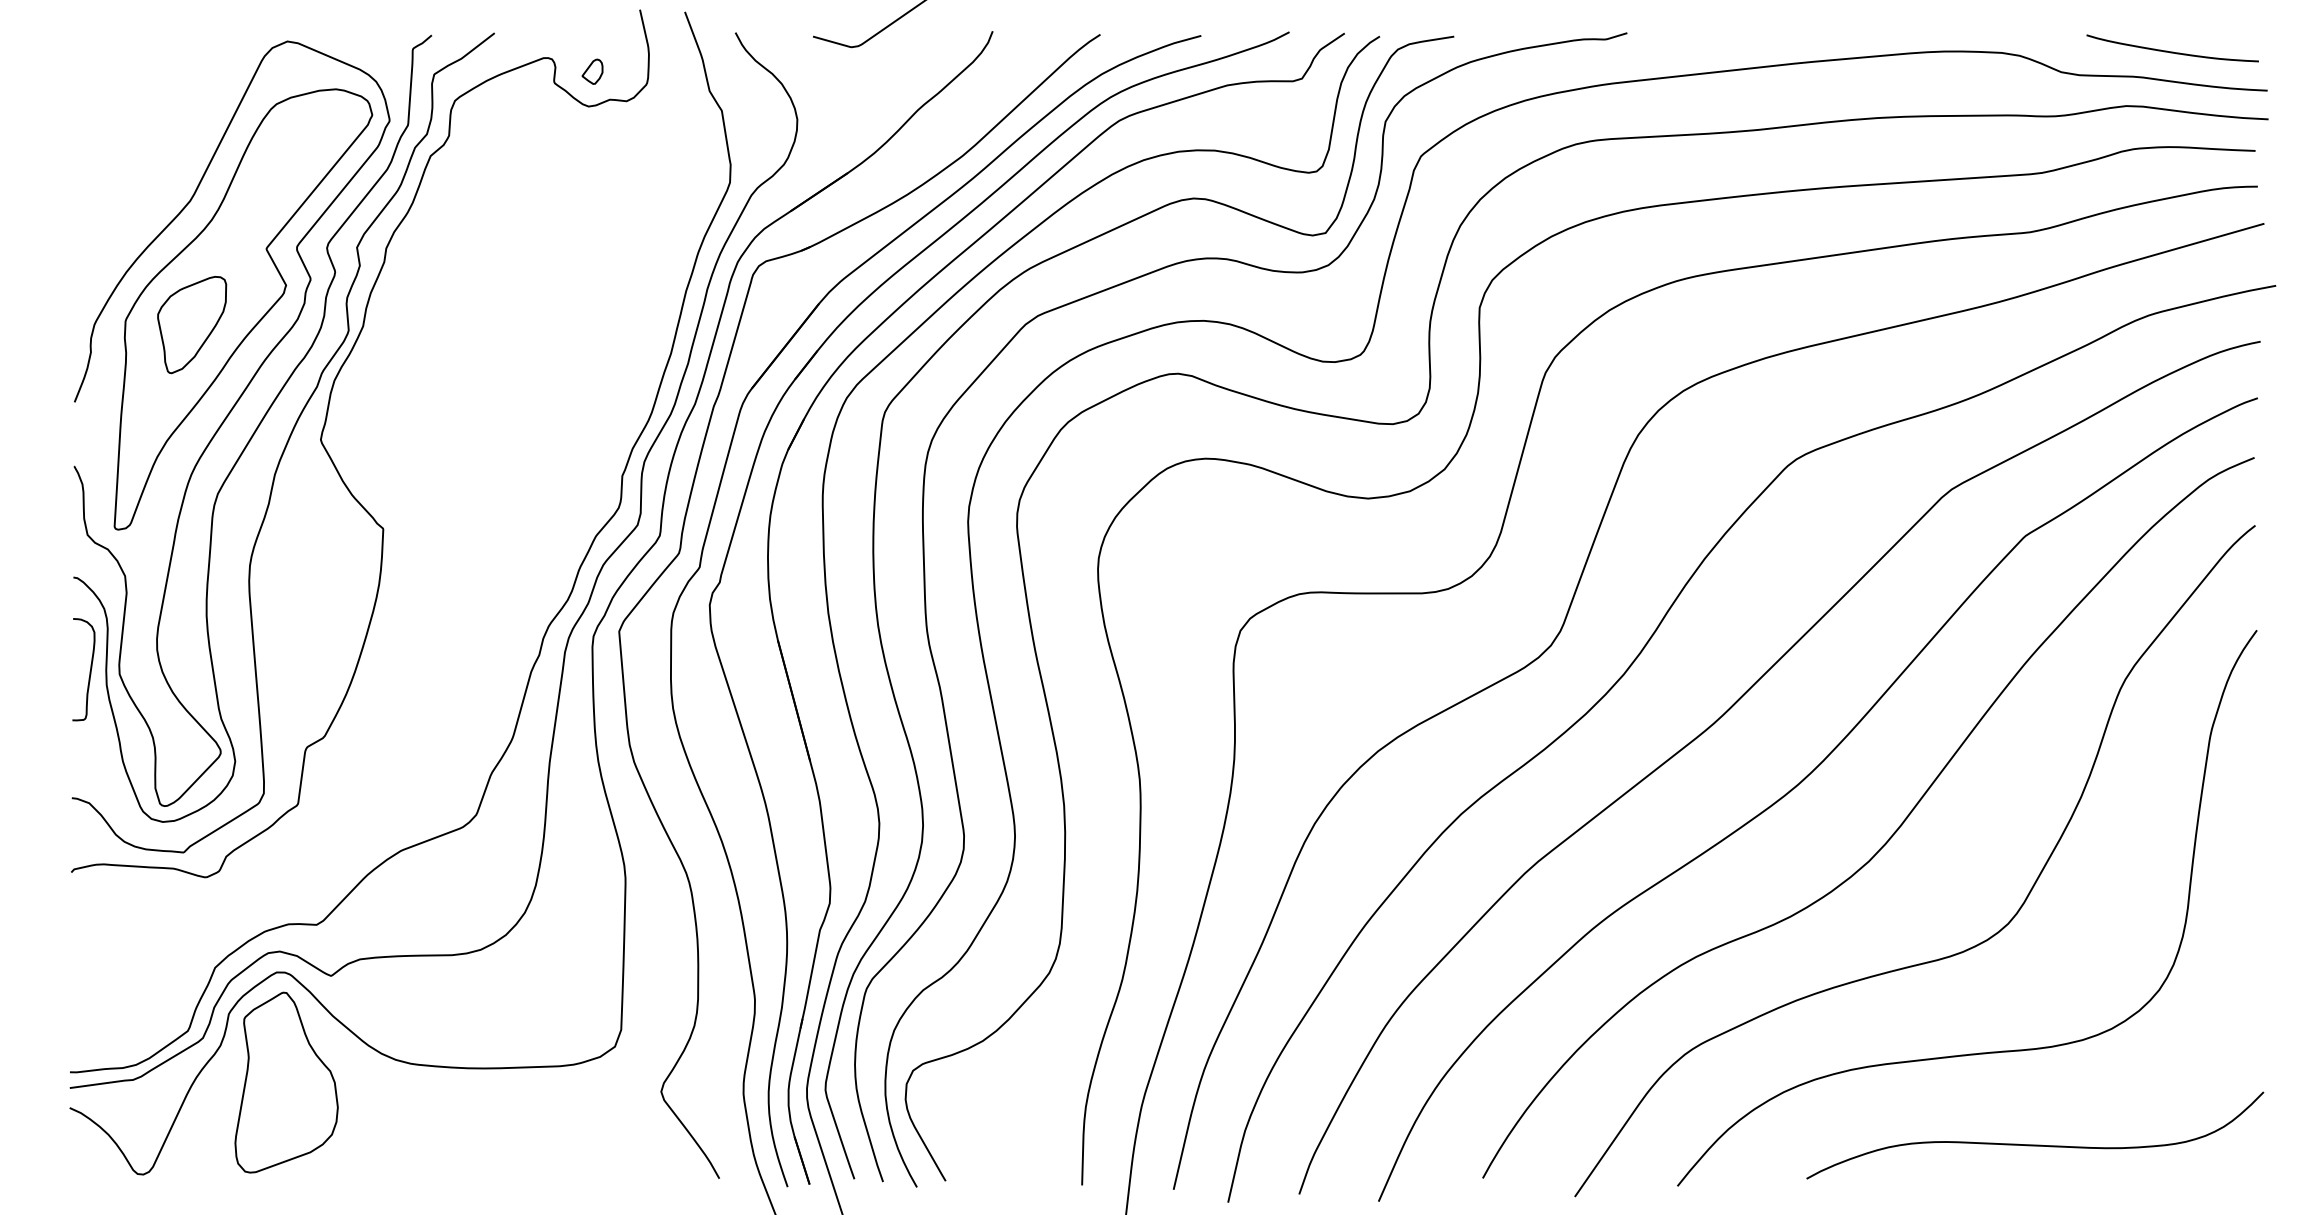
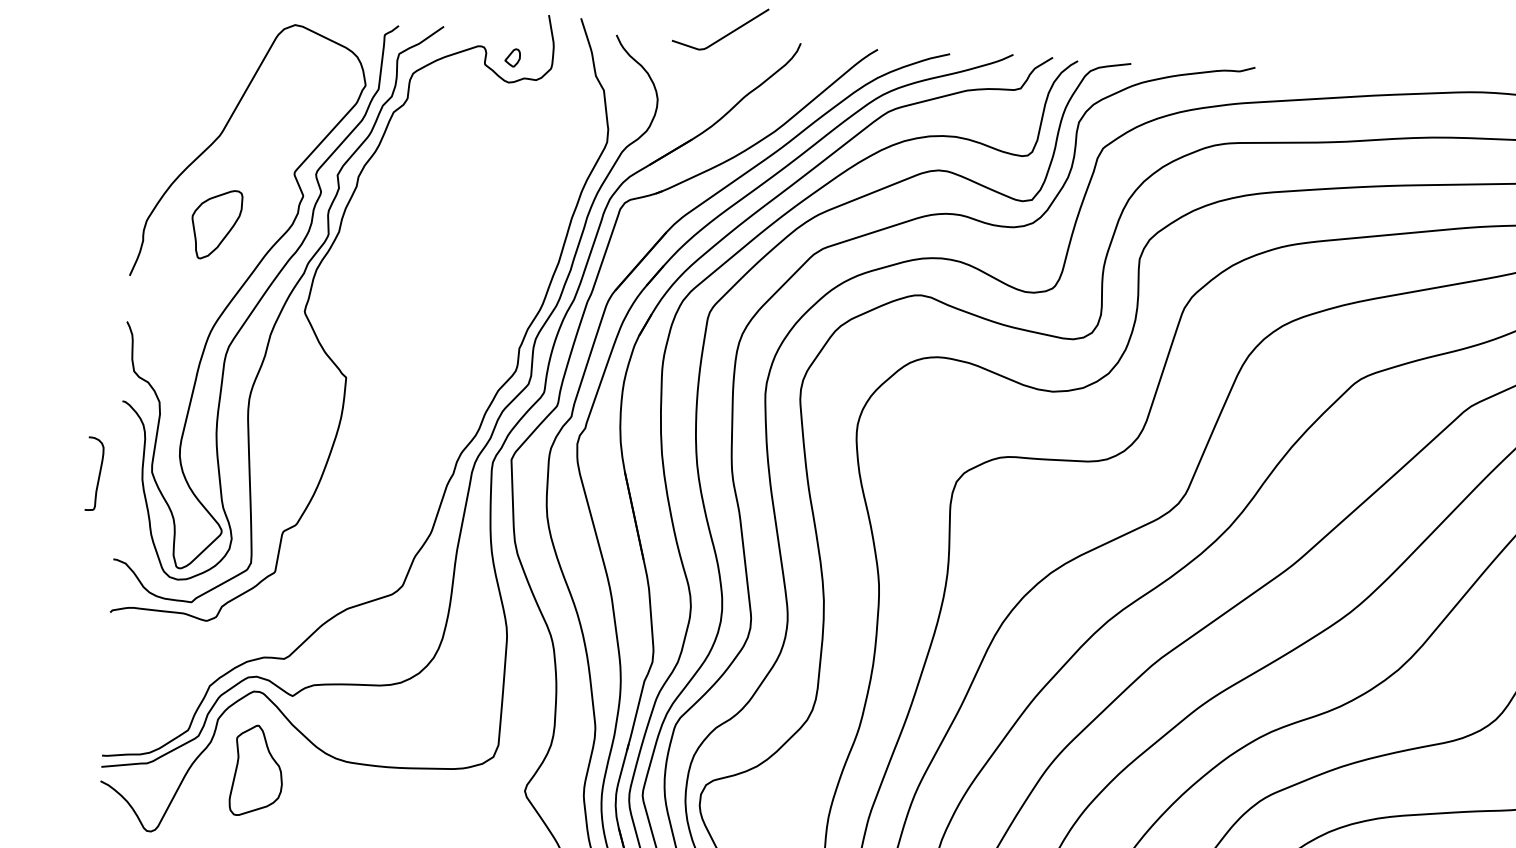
part: (243, 309) -> (254, 215), removed
curve: (89, 671) -> (98, 475), moved
part: (286, 1082) -> (256, 770), size x0.7

